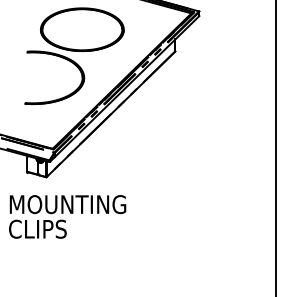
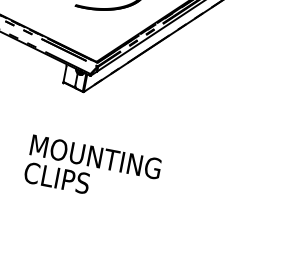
text: (67, 216) -> (92, 170), moved

